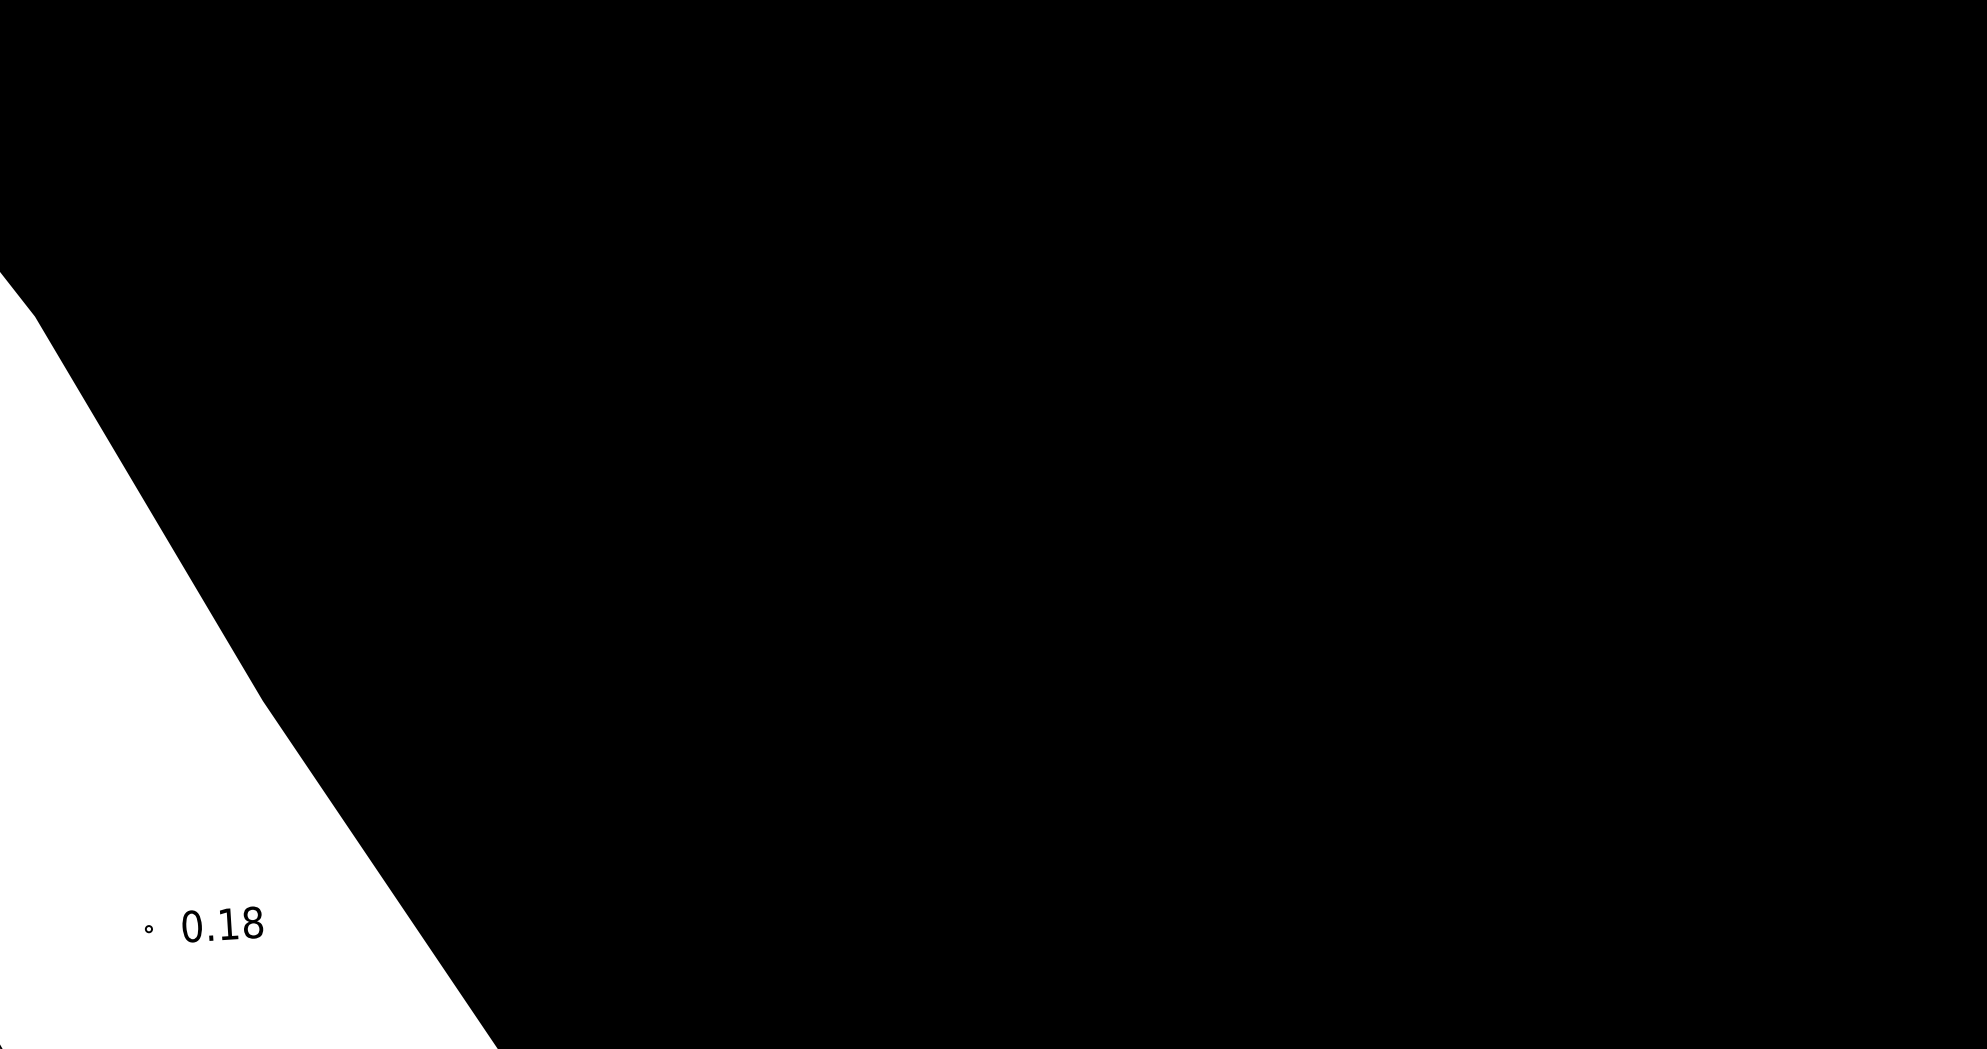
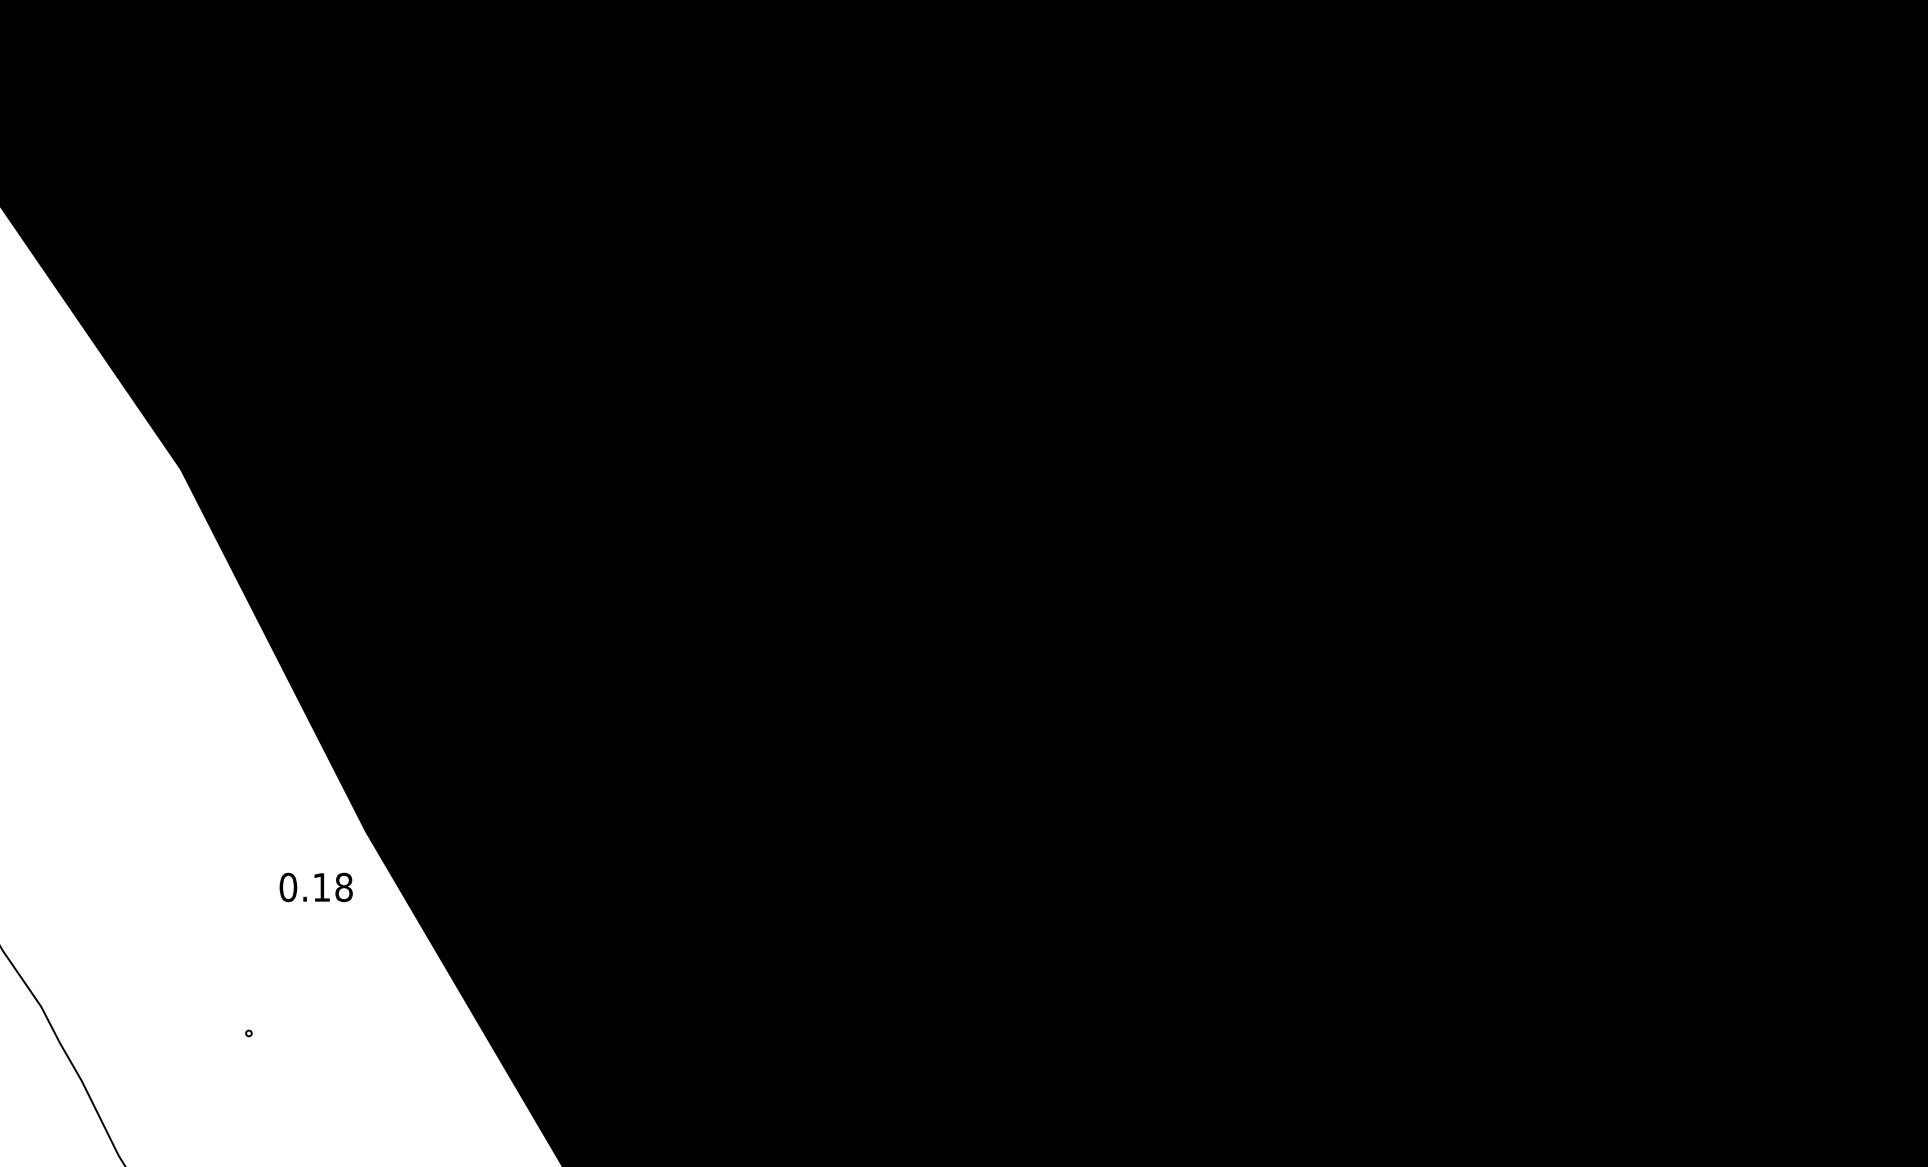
text: (221, 924) -> (315, 887), moved

